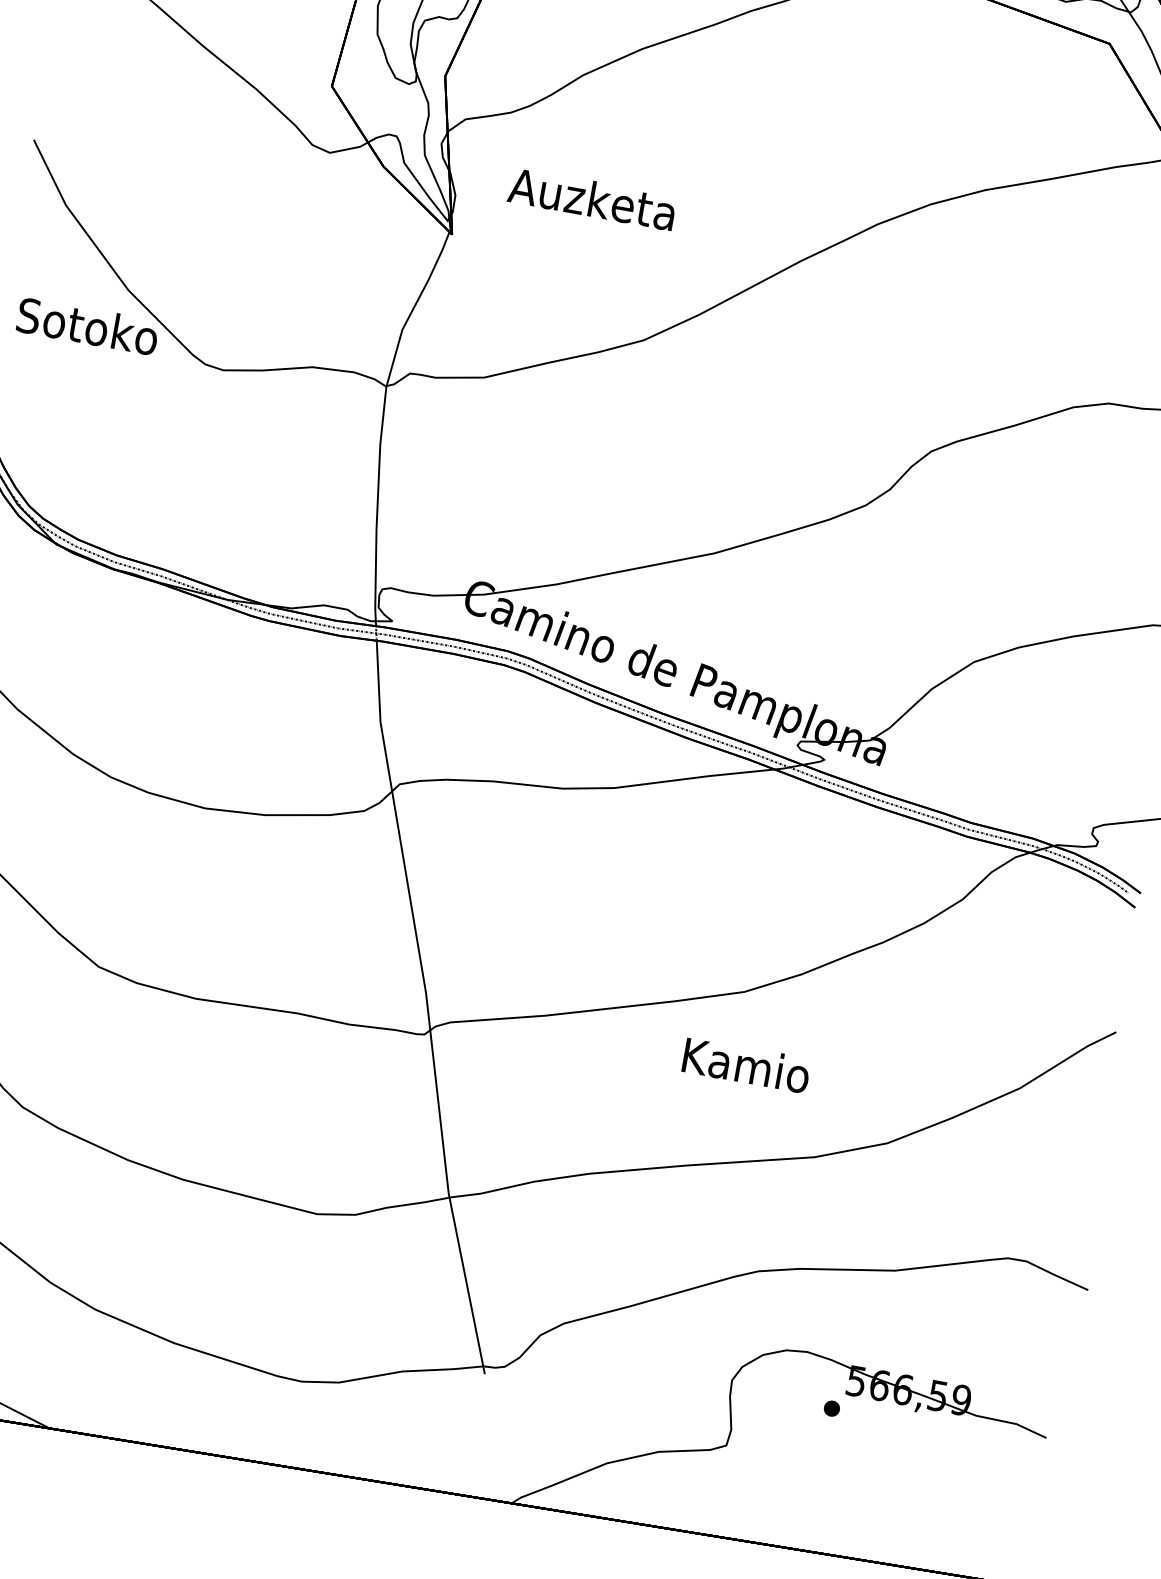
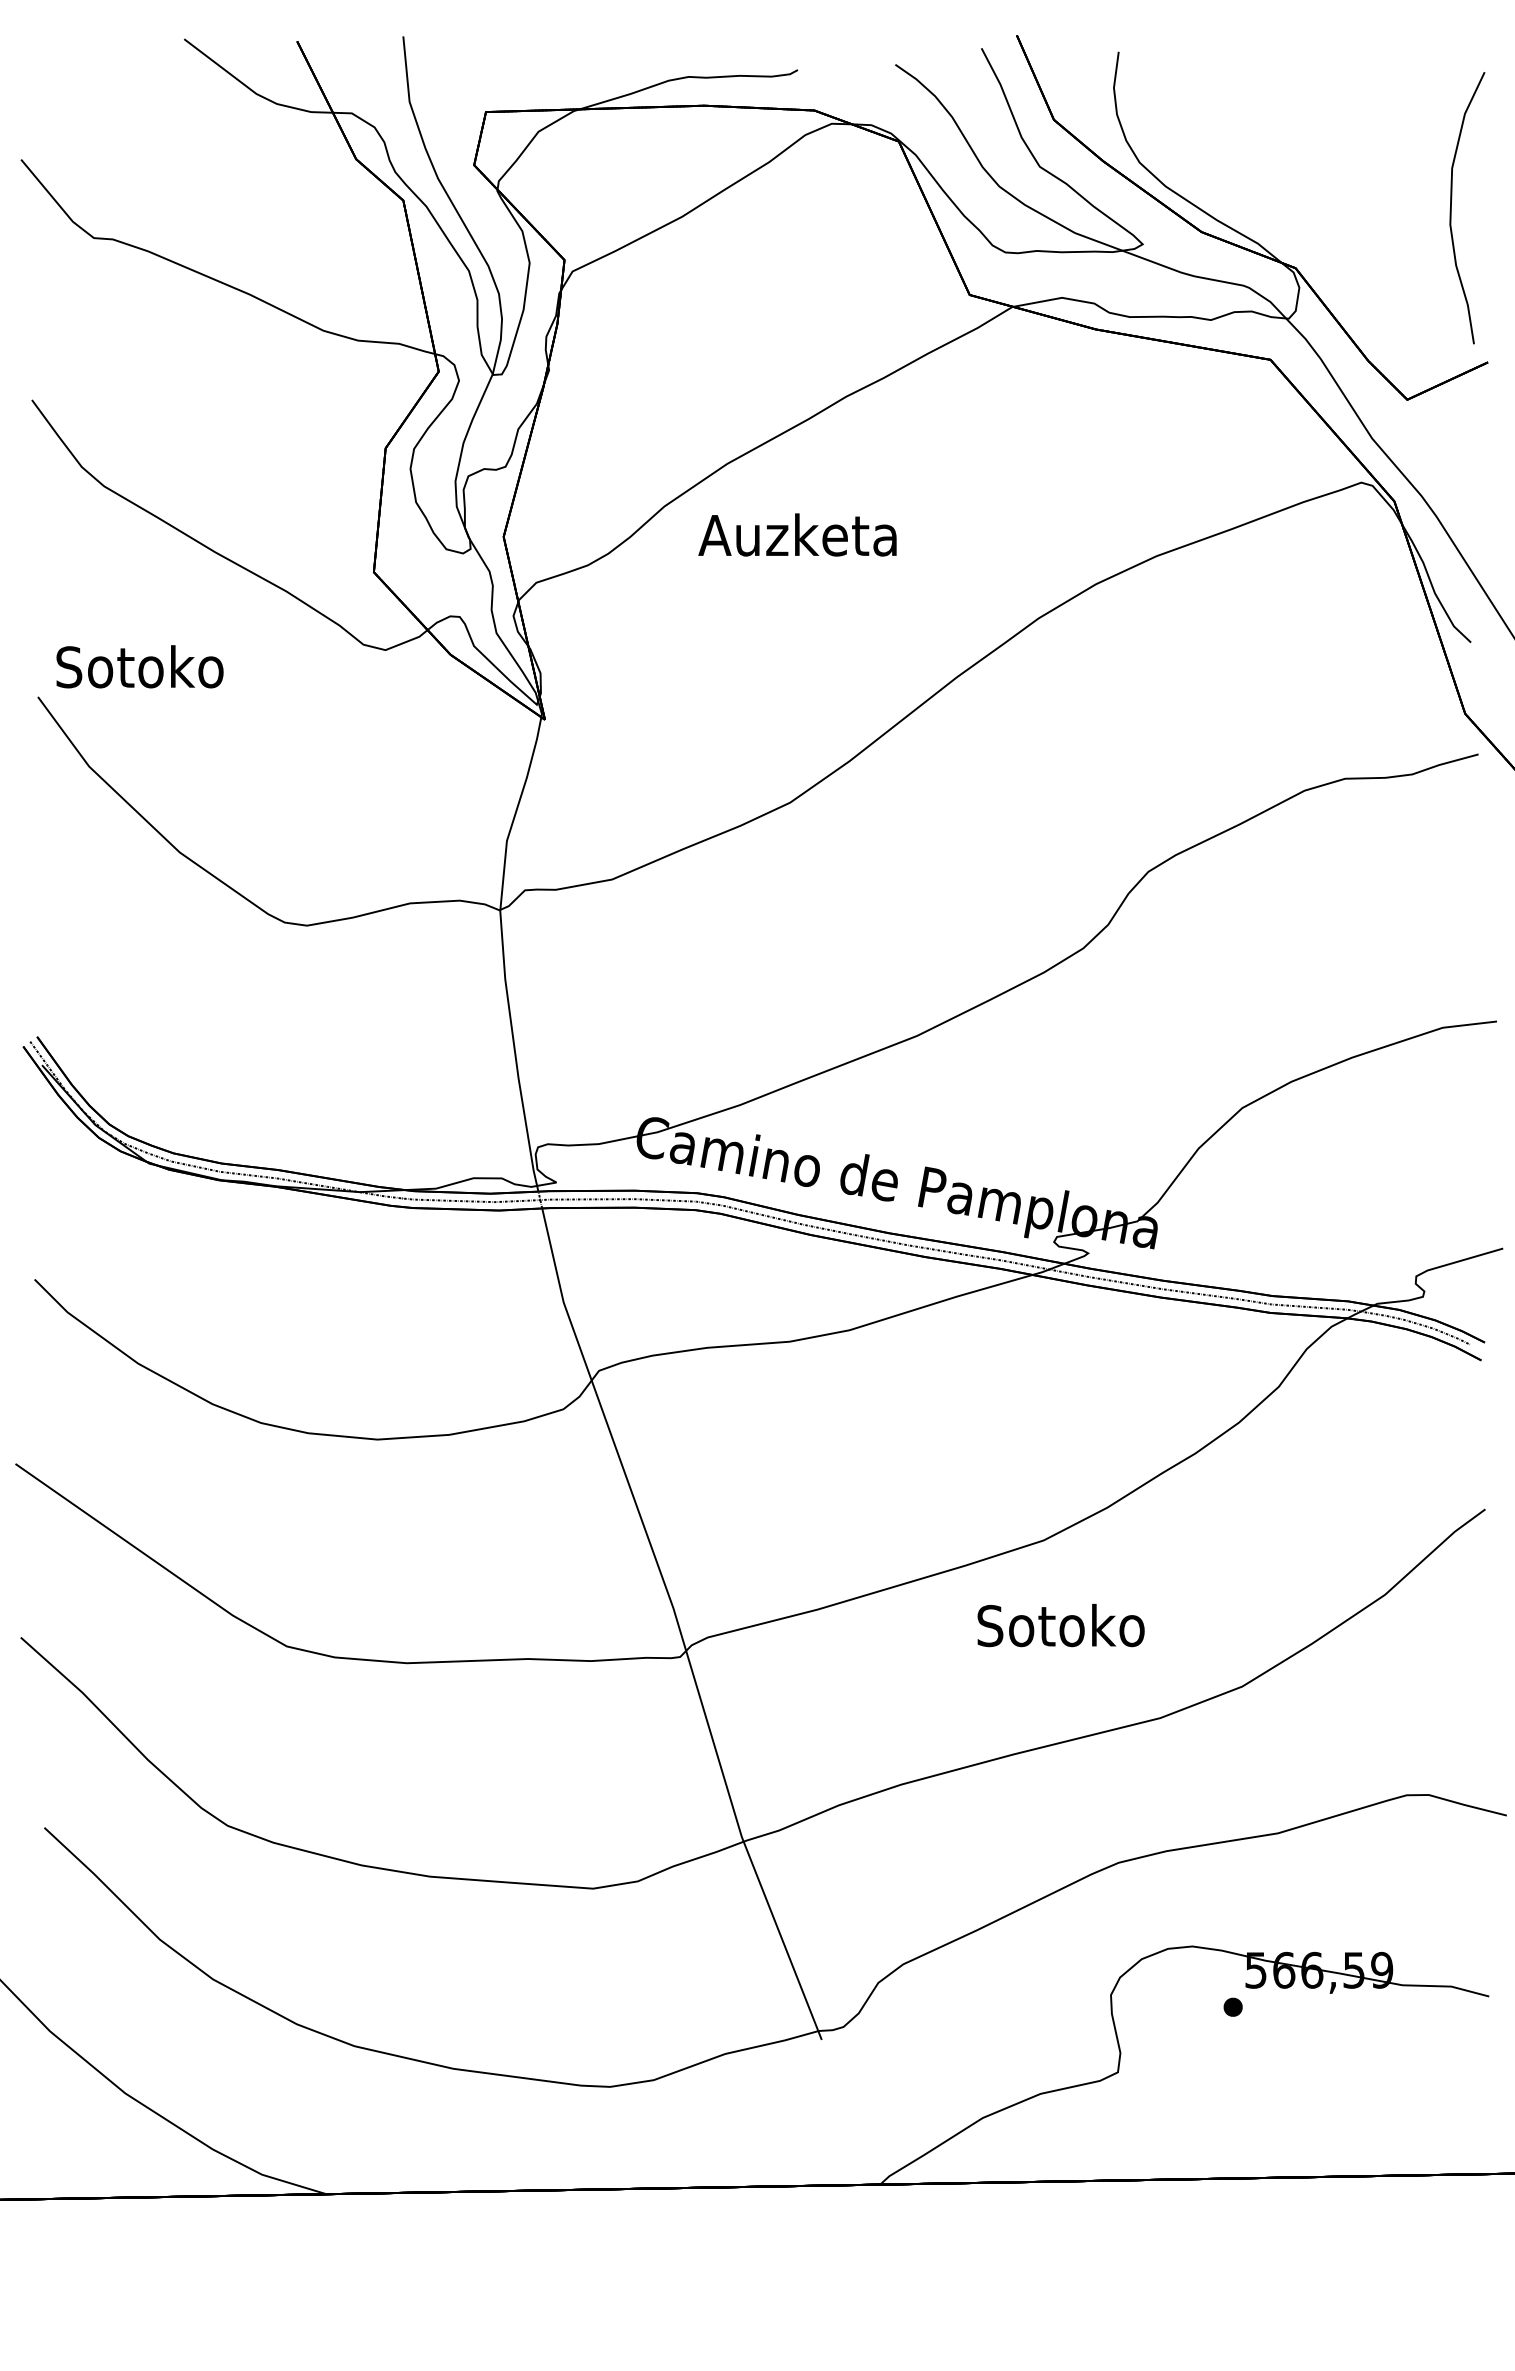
text: (592, 198) -> (797, 534), moved
text: (87, 325) -> (139, 666), moved
text: (745, 1065) -> (1060, 1625), Kamio -> Sotoko

